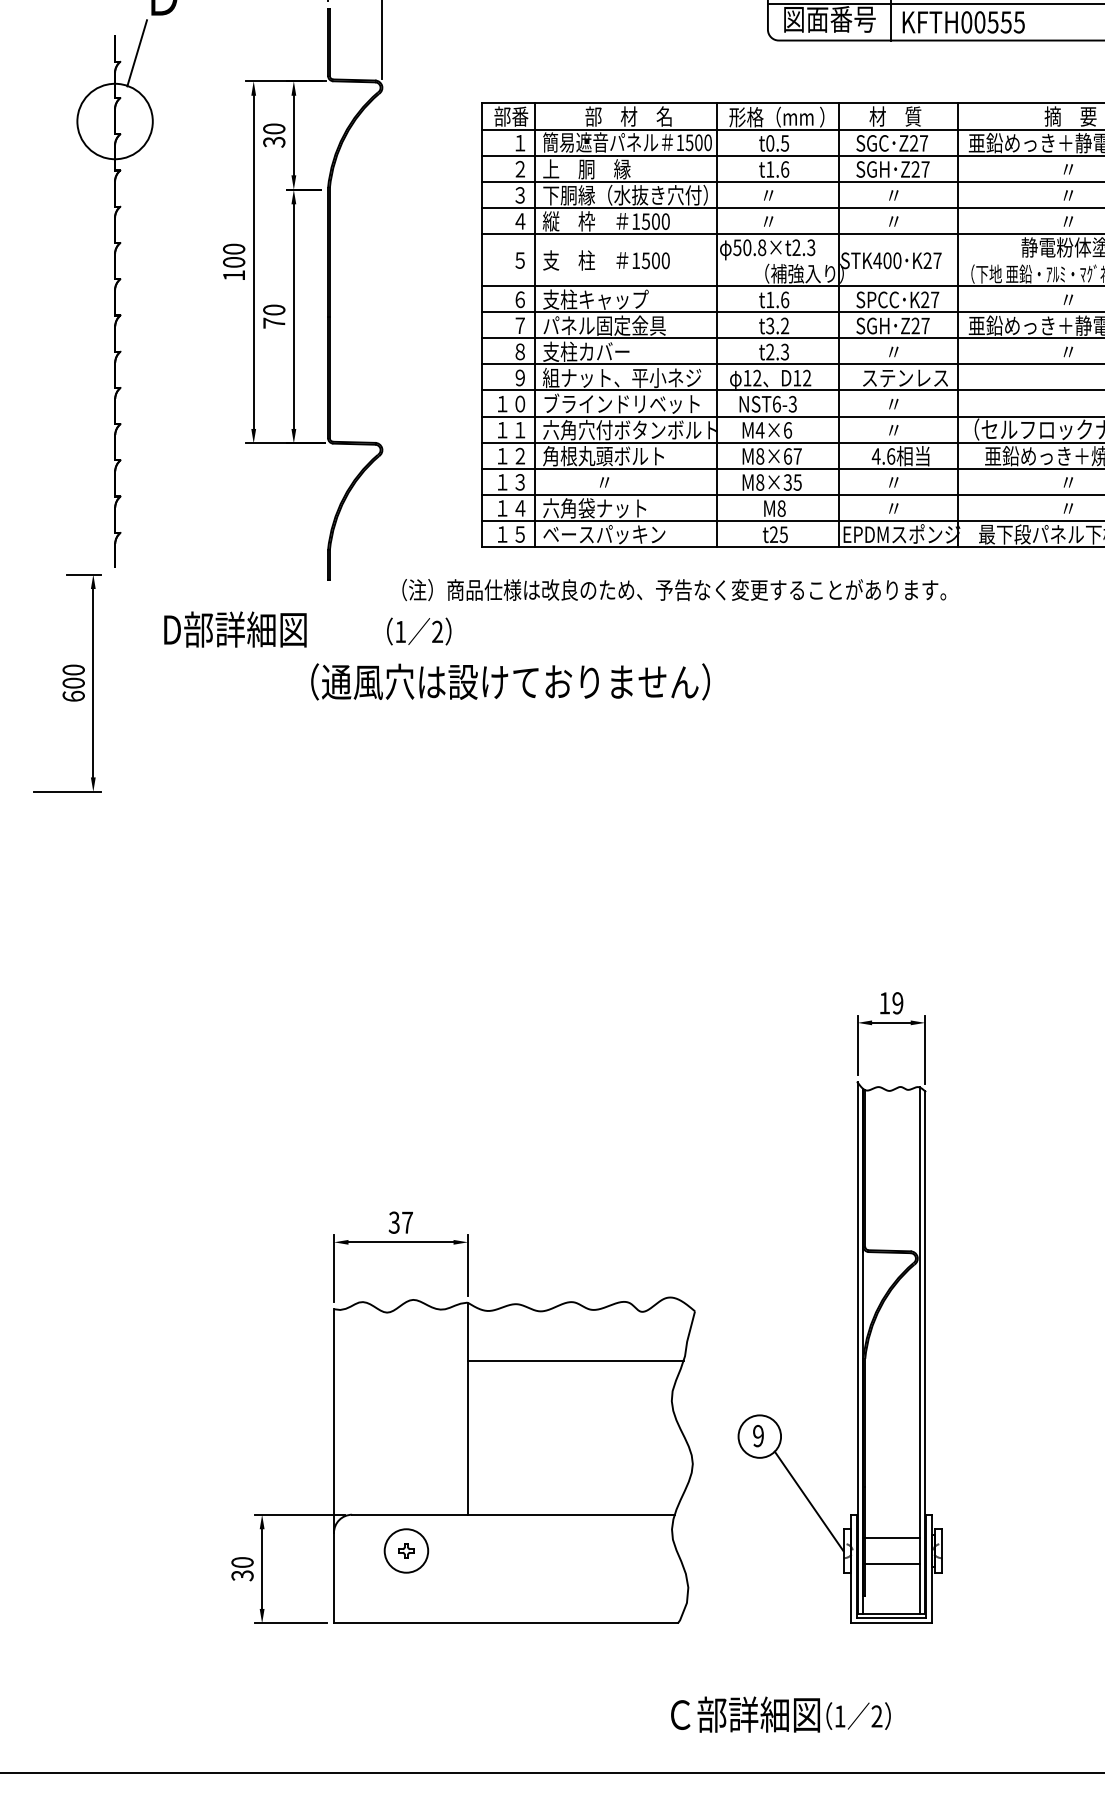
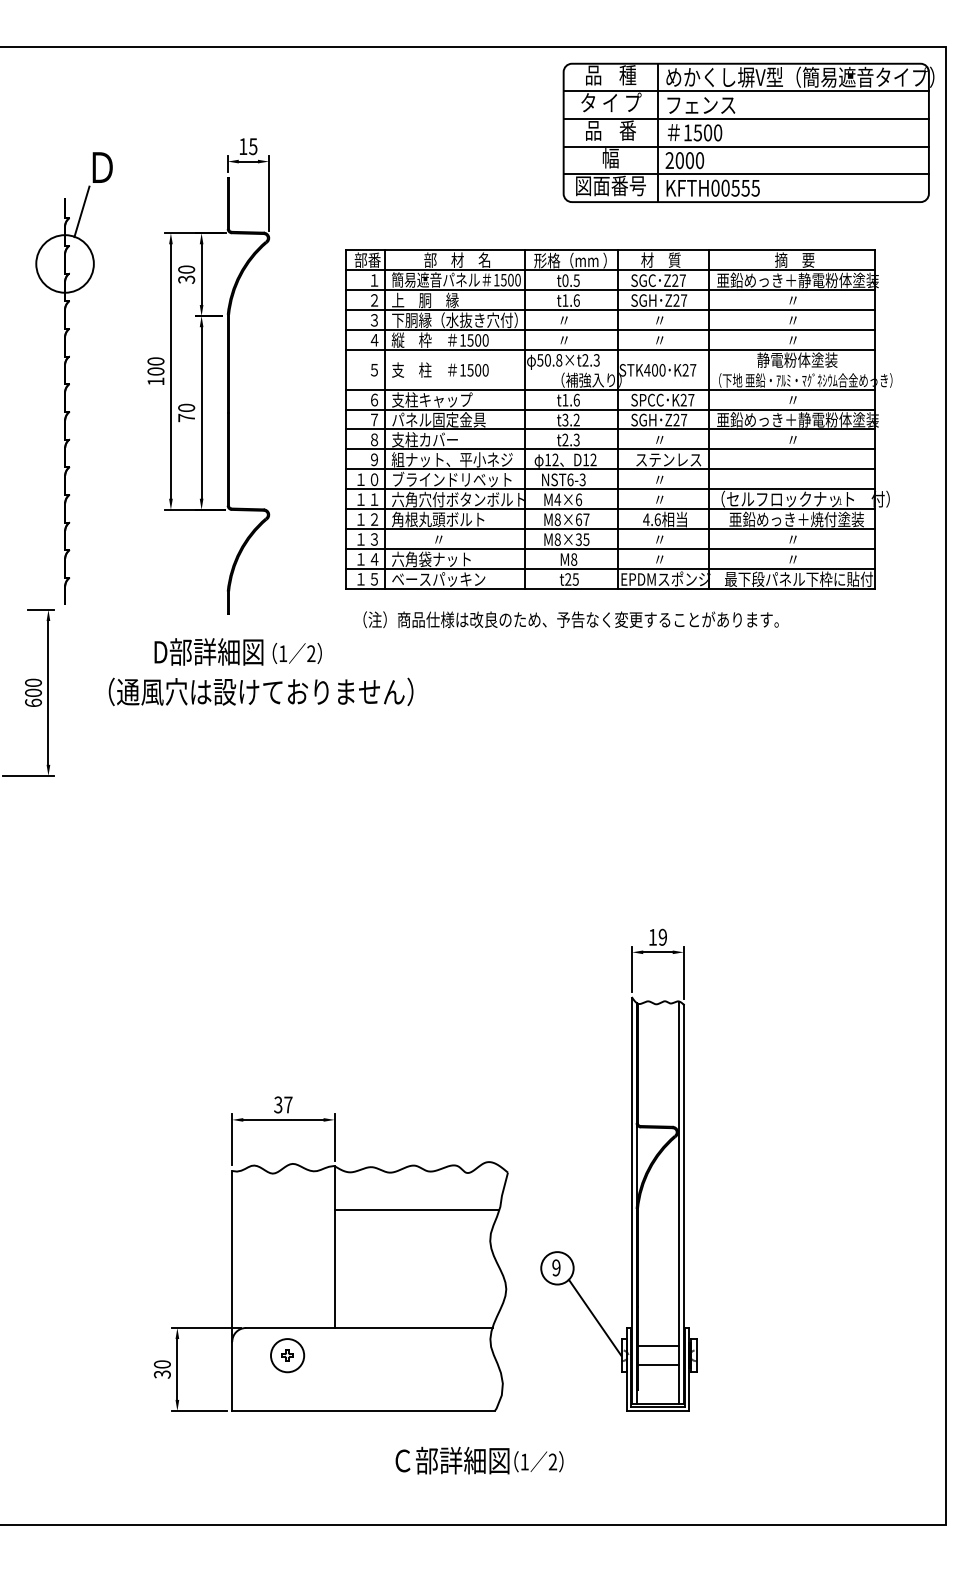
text: (673, 589) -> (570, 619), moved
text: (234, 628) -> (208, 651), moved
text: (509, 681) -> (260, 691), moved
text: (780, 1714) -> (479, 1460), moved

